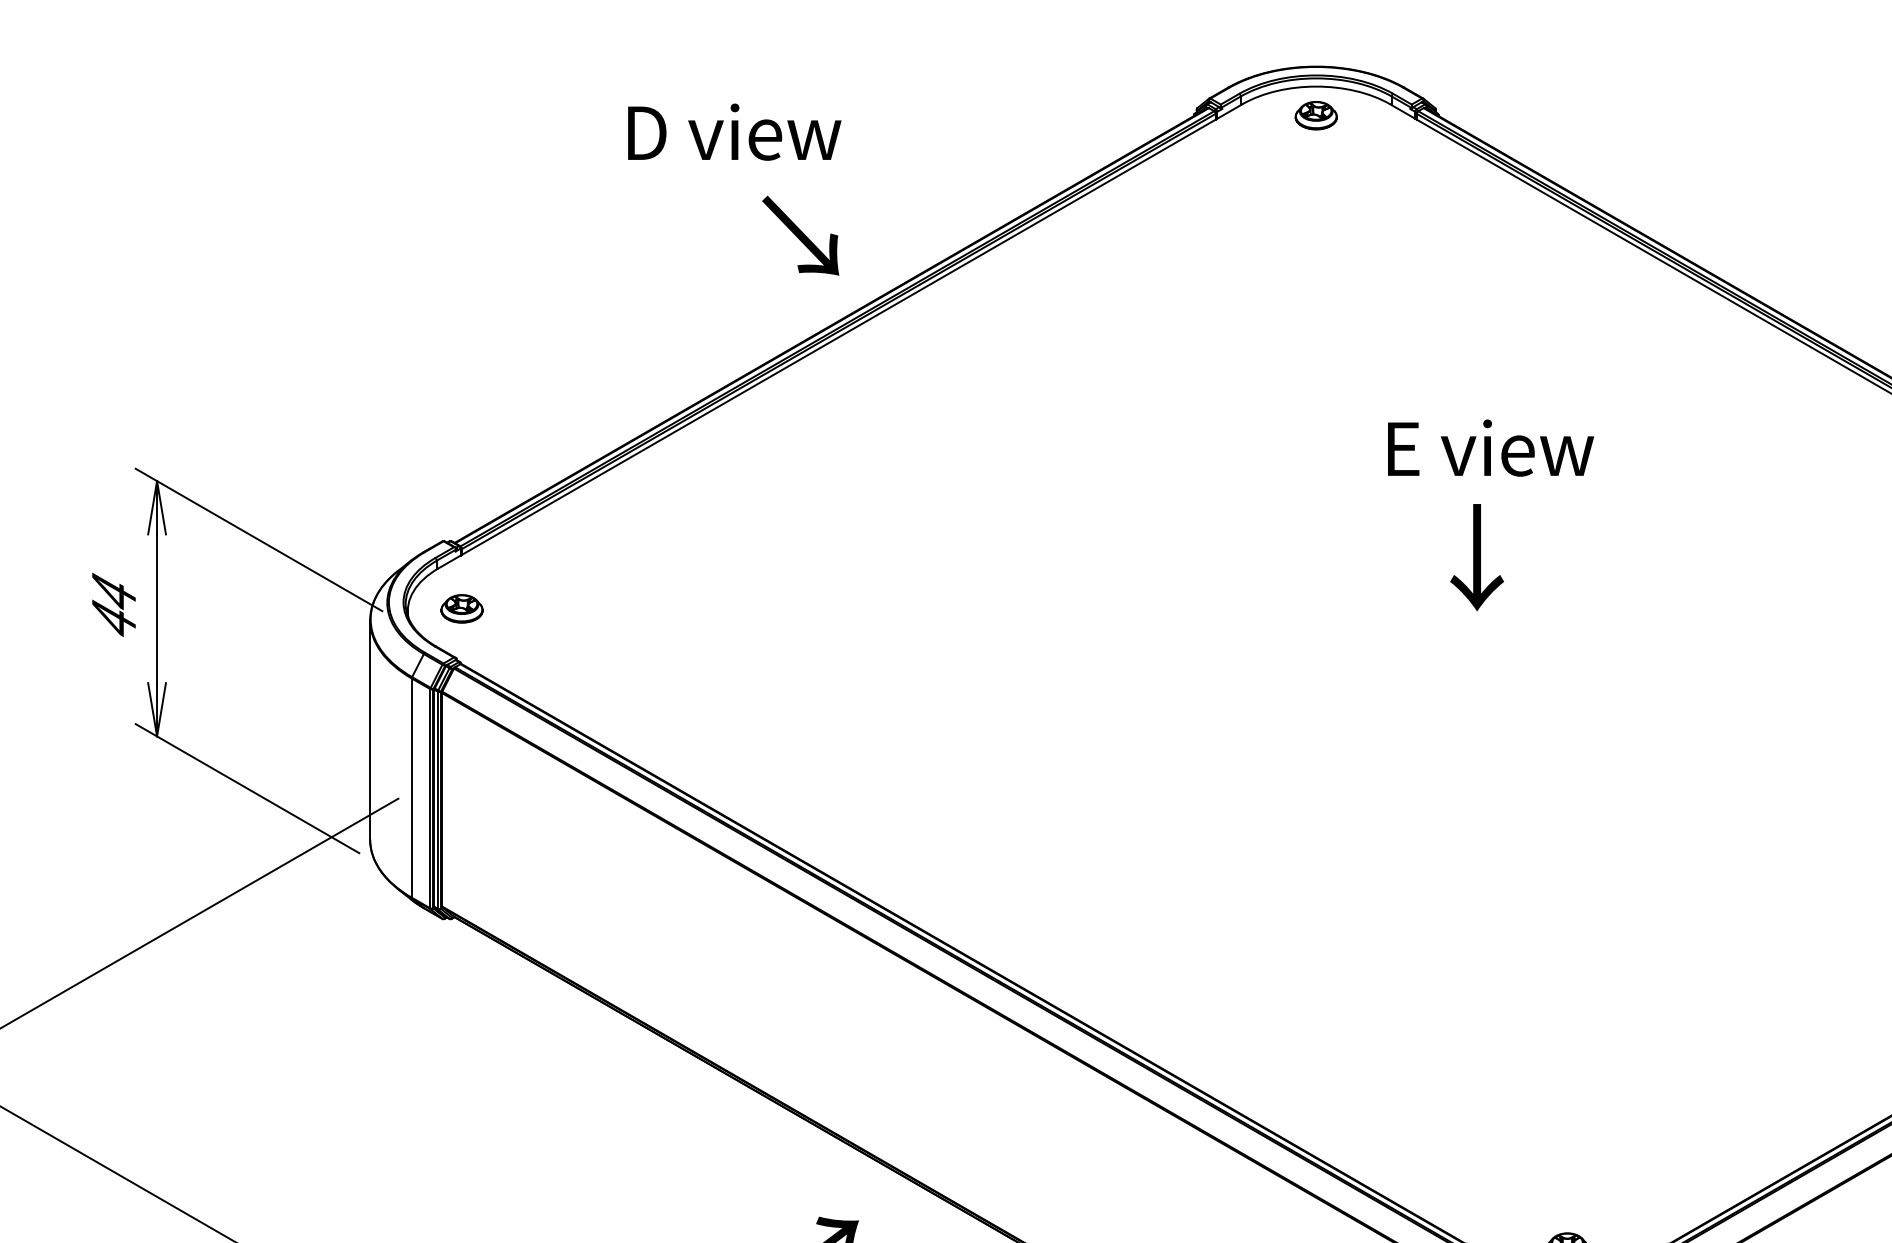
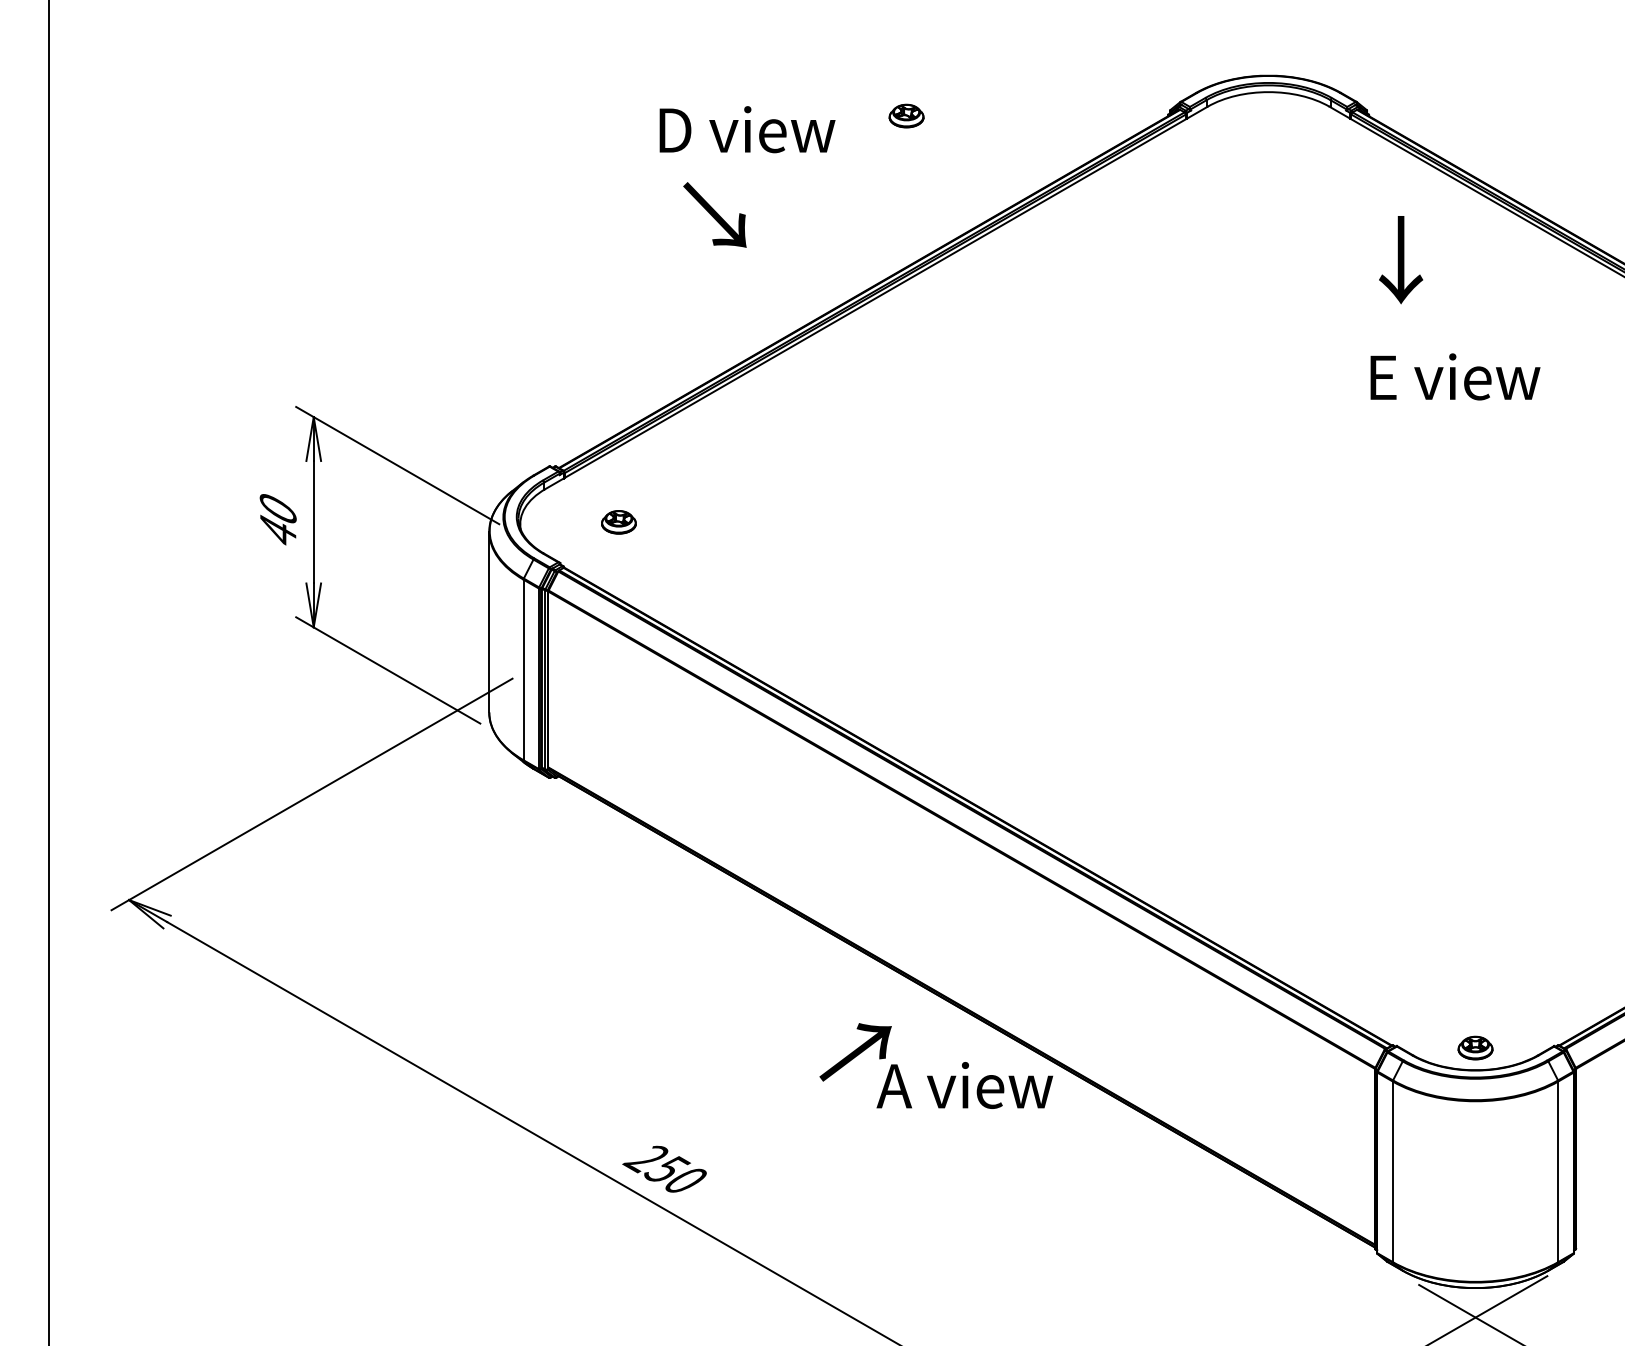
part: (1316, 114) -> (906, 115), moved
text: (734, 131) -> (747, 129), moved
text: (800, 235) -> (714, 214), moved
text: (1490, 447) -> (1455, 376), moved
text: (1477, 558) -> (1401, 260), moved
text: (113, 590) -> (277, 507), 44 -> 40
part: (461, 609) -> (618, 522), moved

